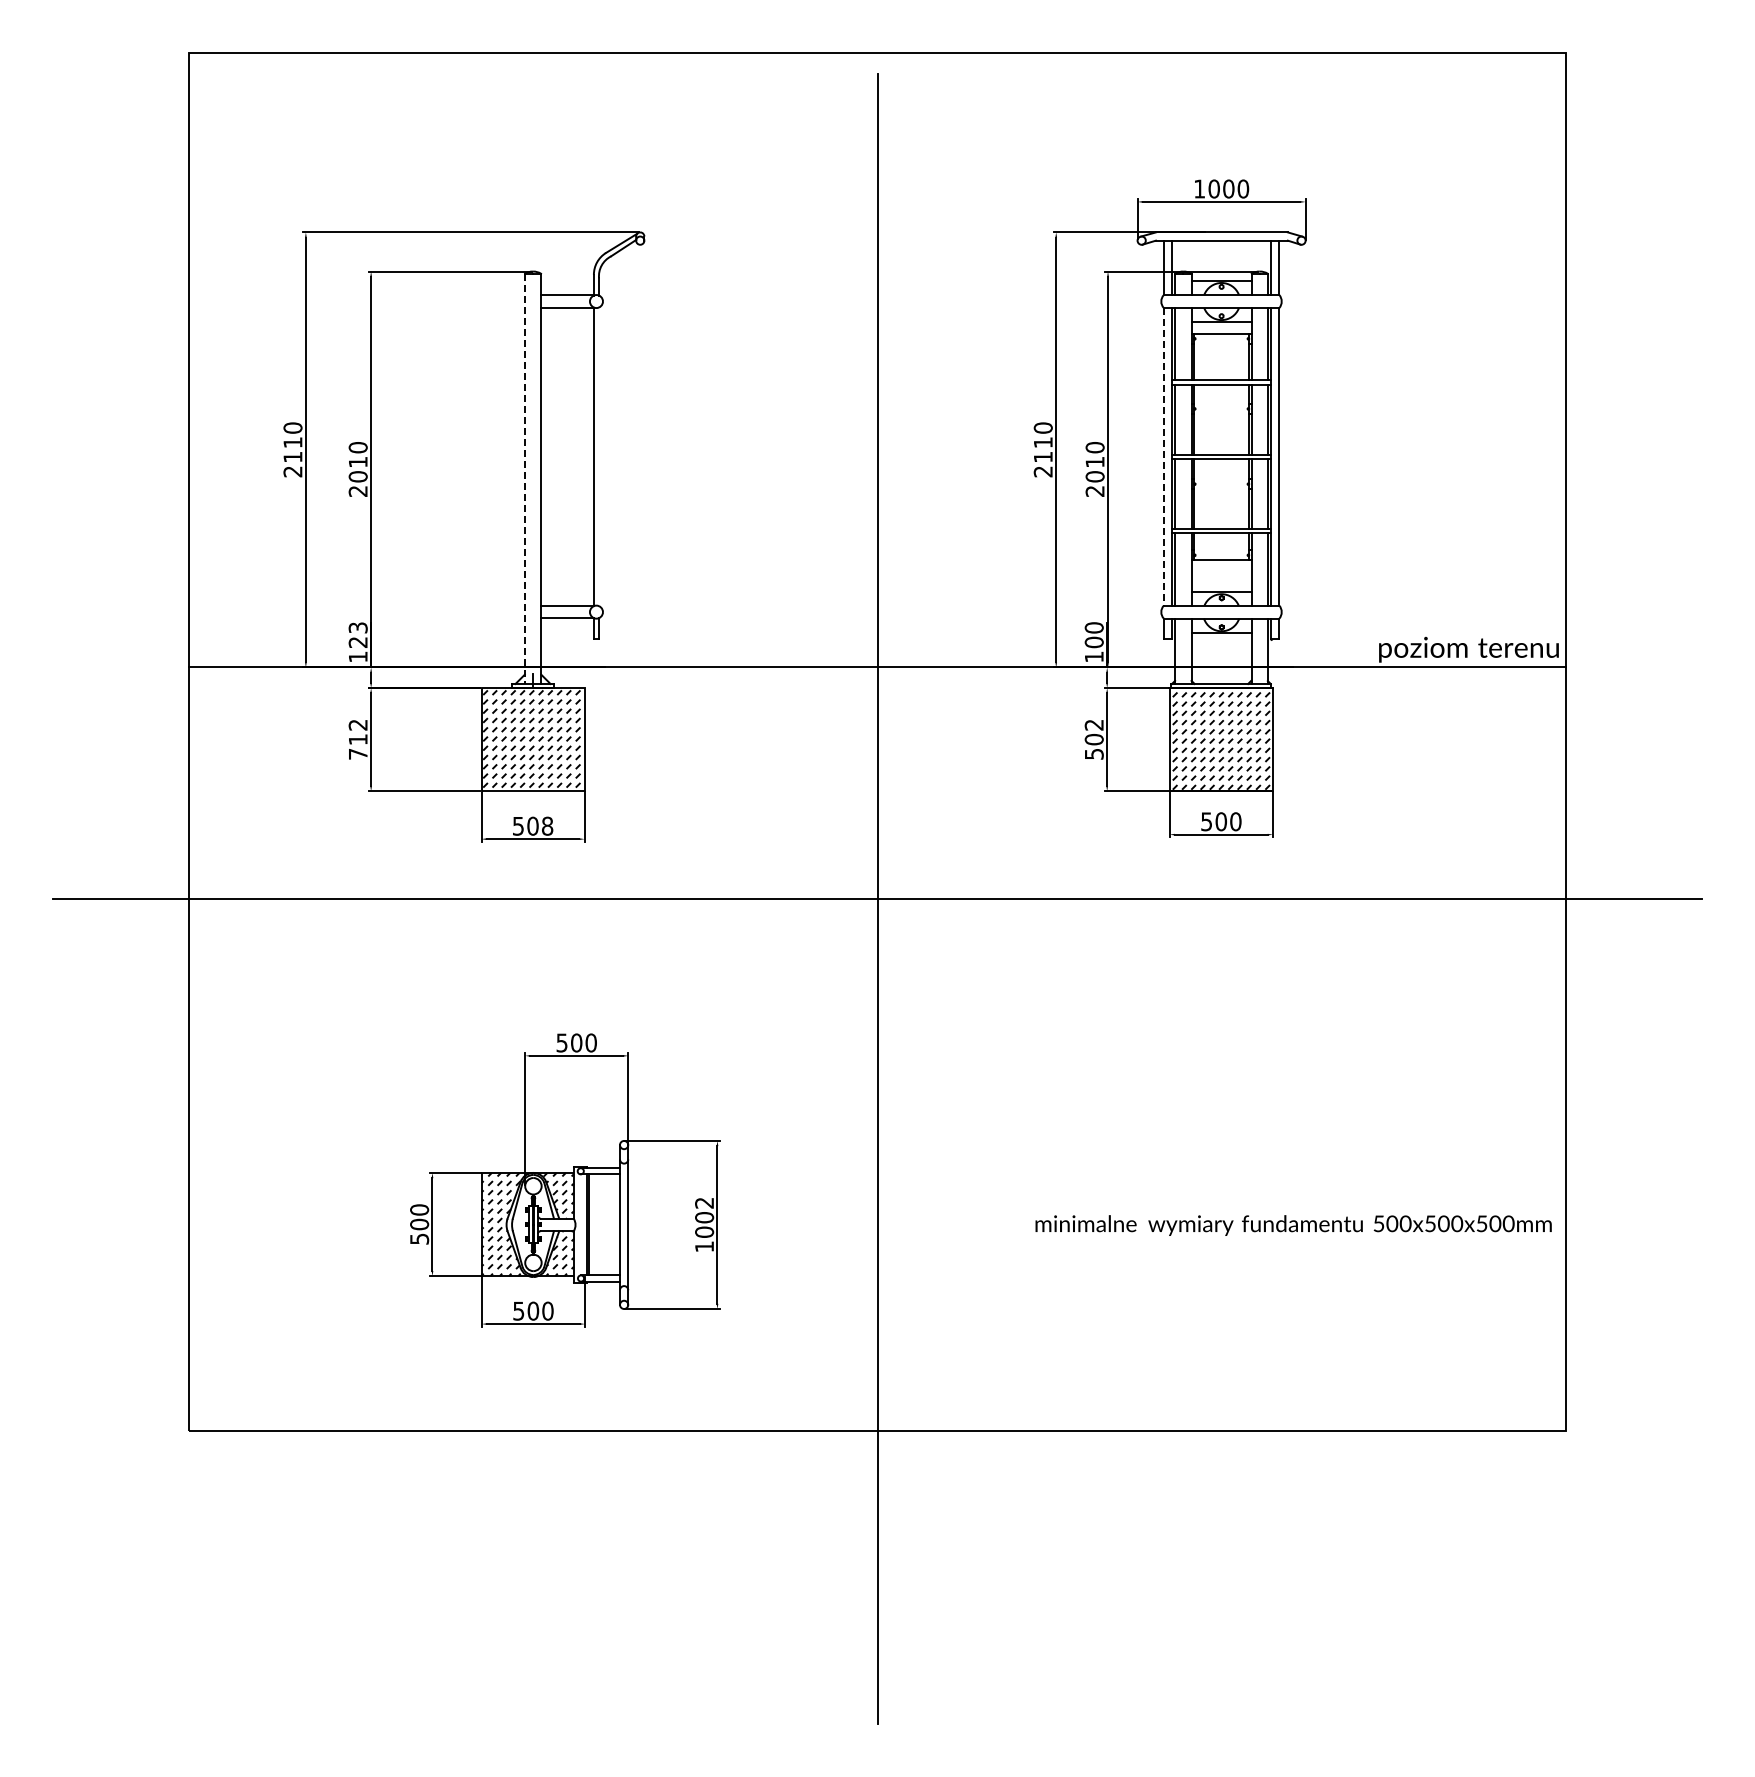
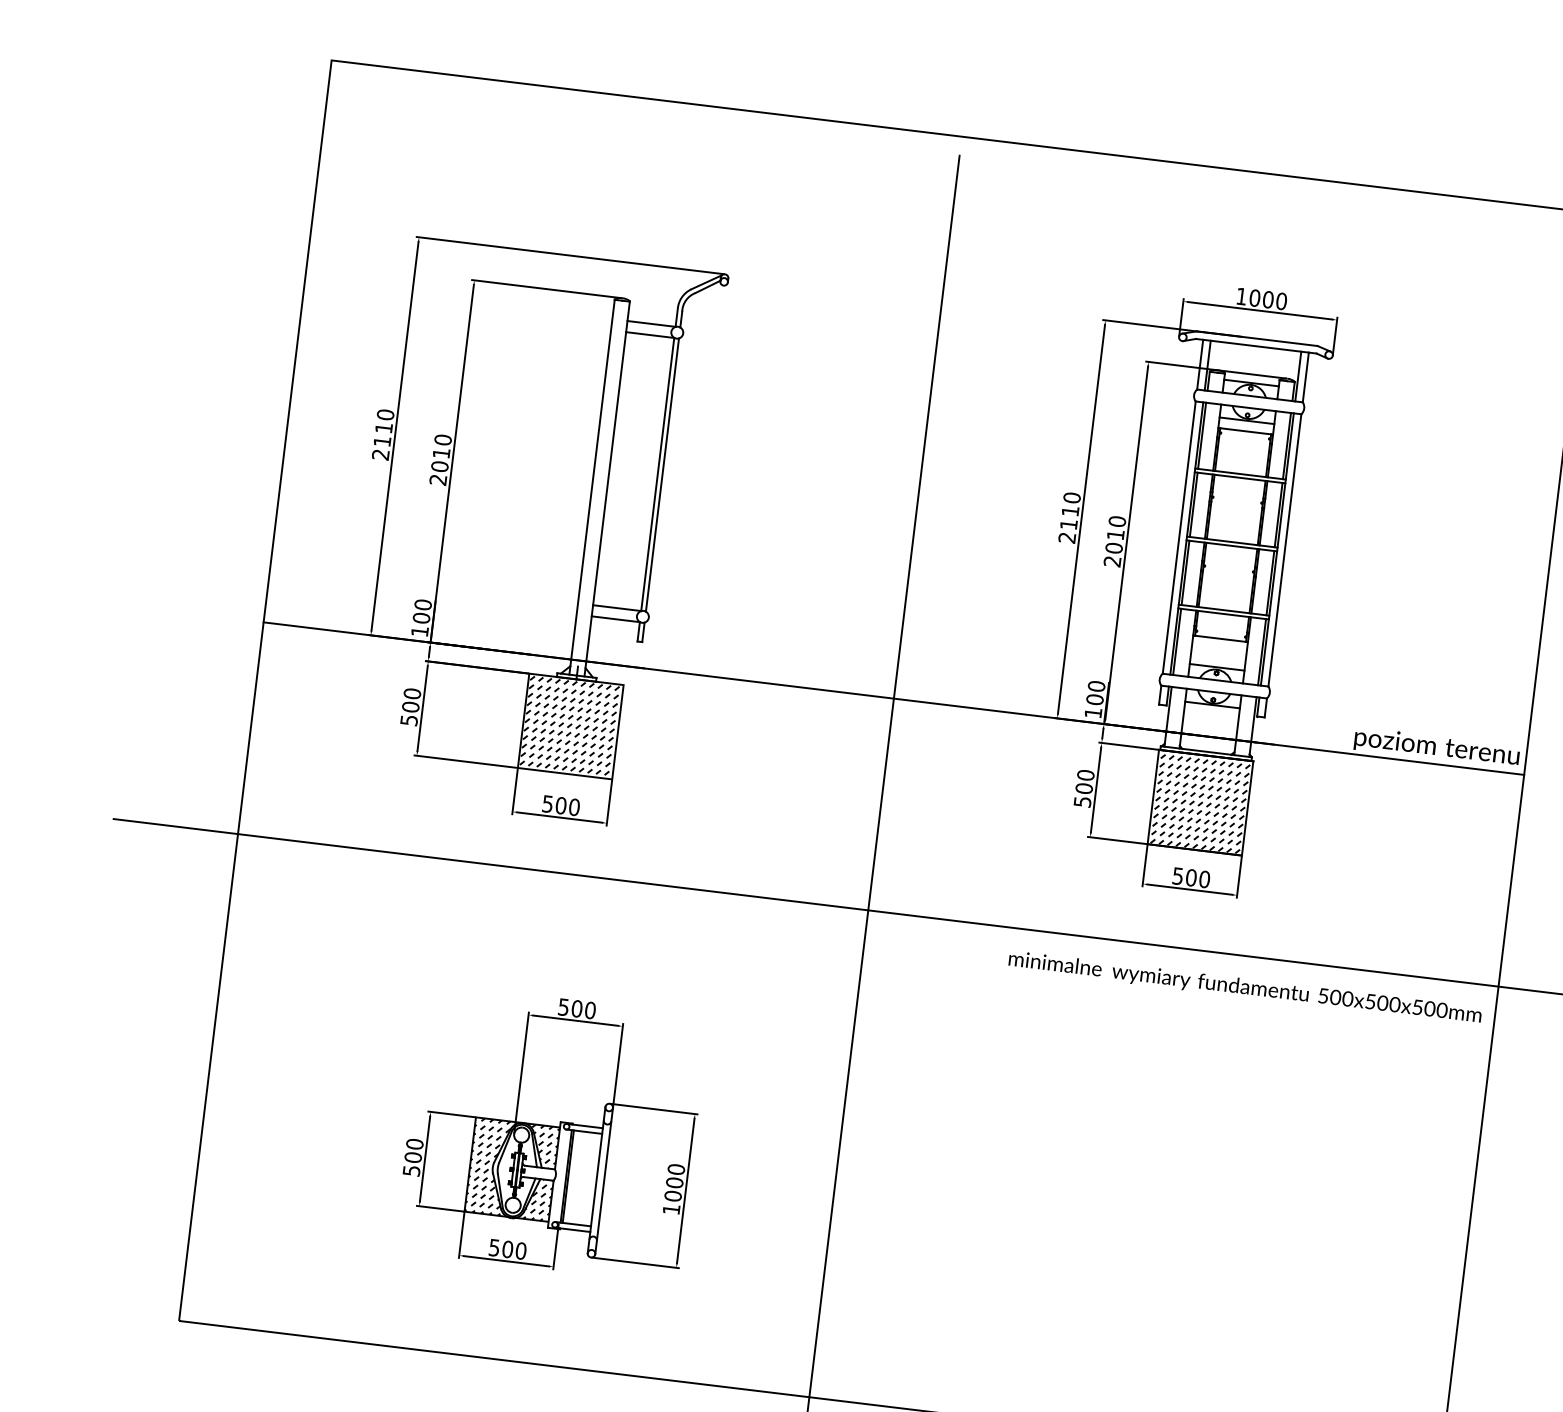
line: (599, 456) -> (662, 474), added
line: (1163, 456) -> (1178, 537), dashed -> solid
line: (524, 479) -> (591, 487), dashed -> solid
text: (357, 635) -> (421, 611), 123 -> 100
text: (1093, 724) -> (1085, 774), 502 -> 500
text: (357, 739) -> (410, 706), 712 -> 500
text: (547, 826) -> (574, 807), 508 -> 500
text: (704, 1202) -> (676, 1168), 1002 -> 1000
text: (1293, 1225) -> (1245, 988), moved

